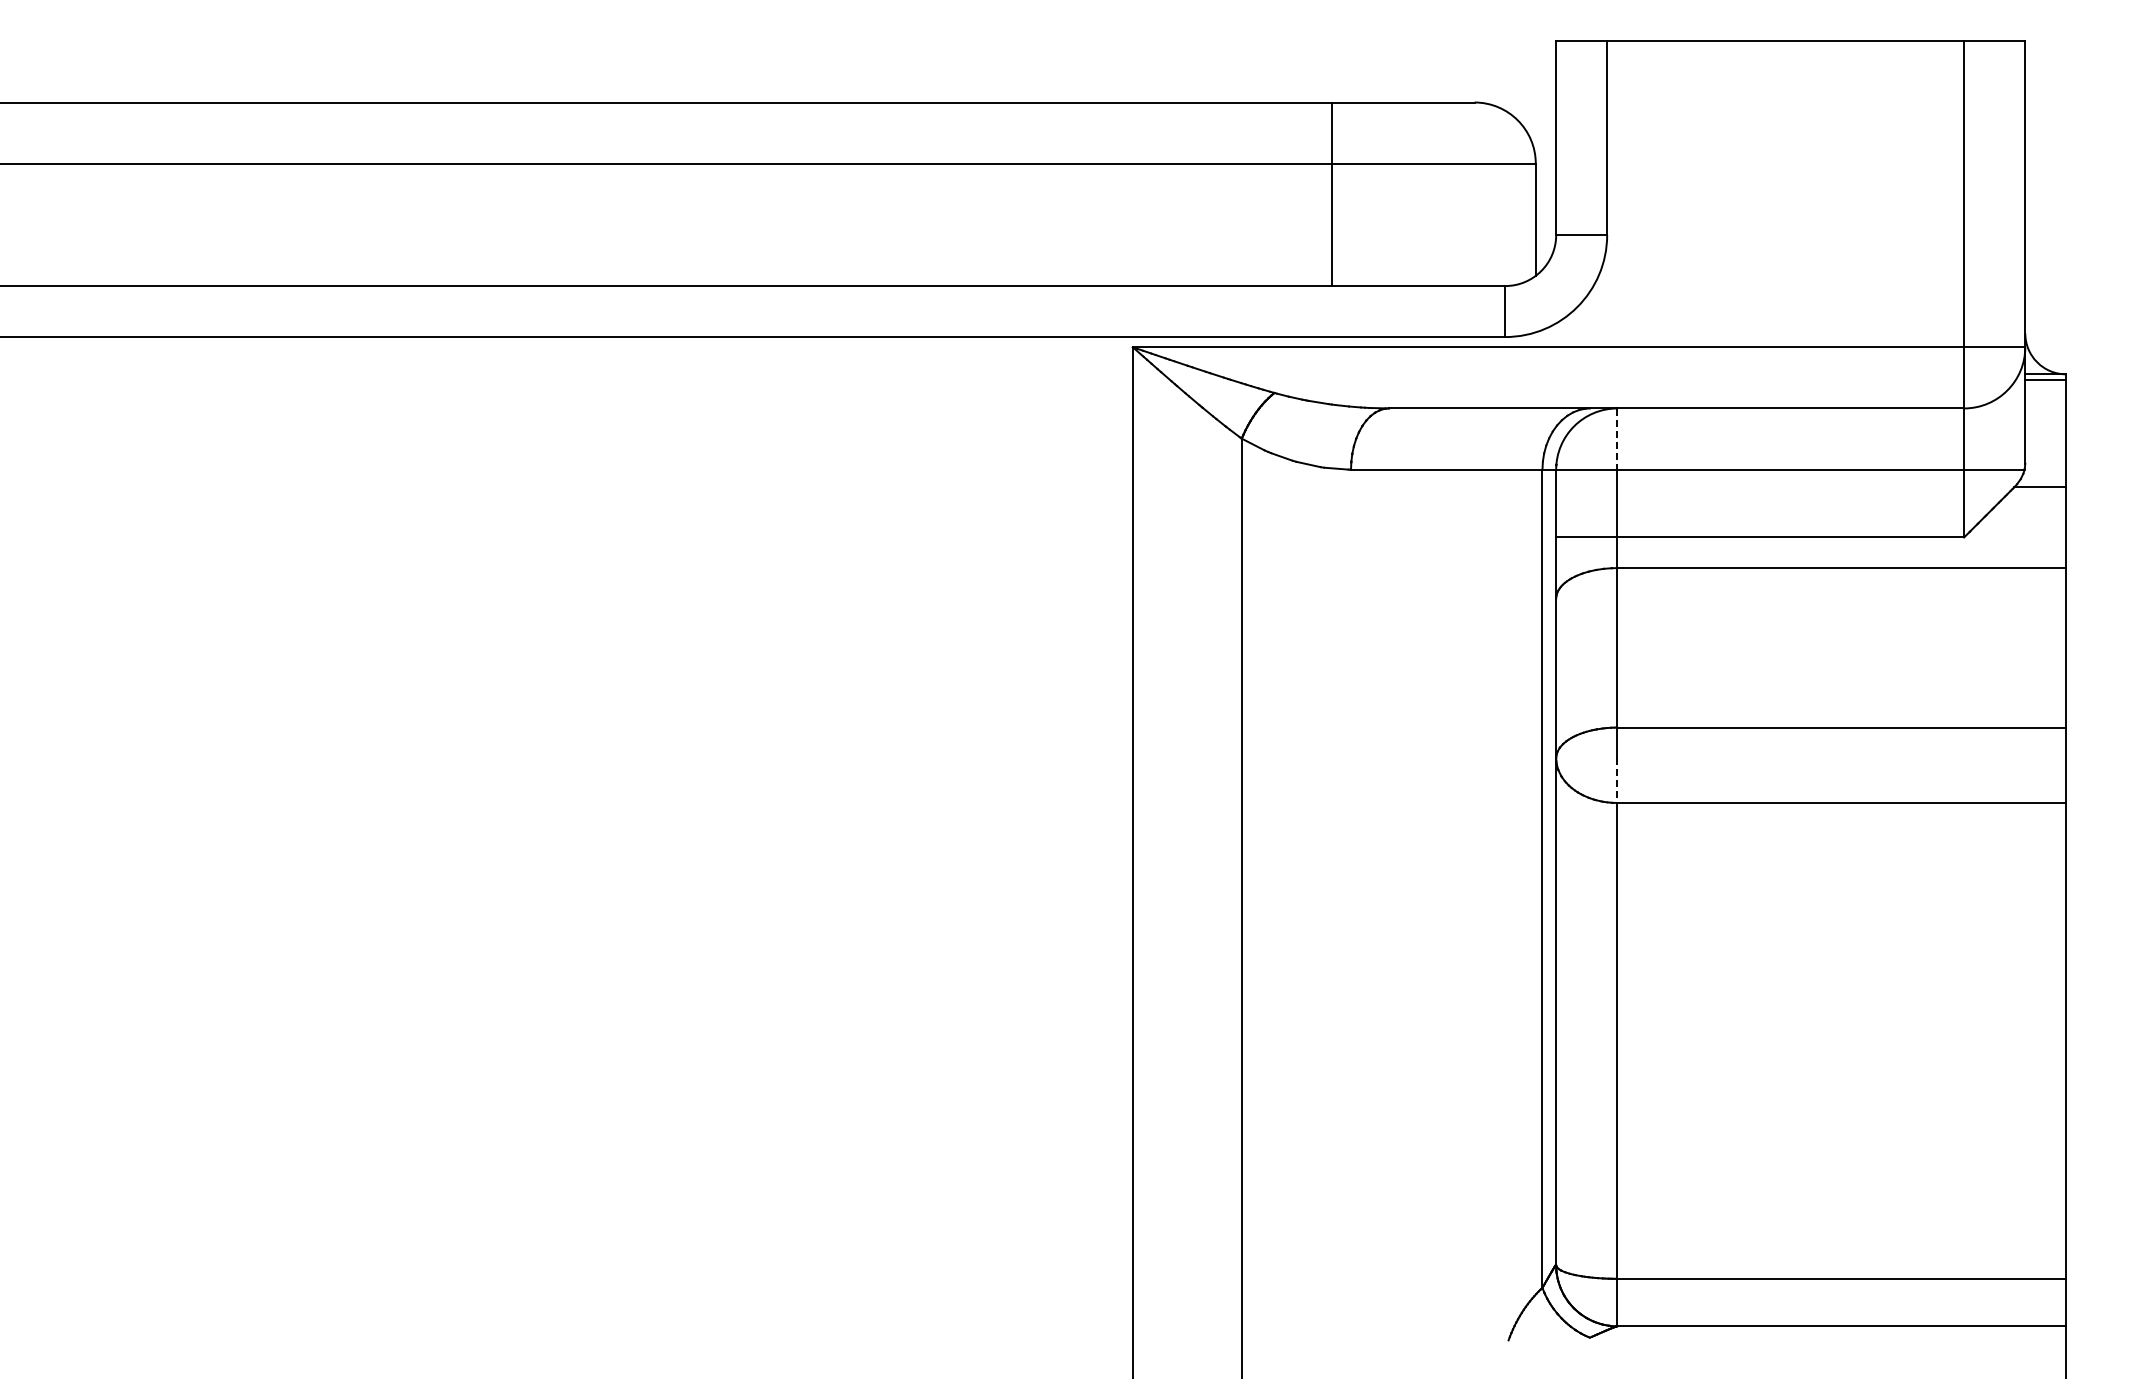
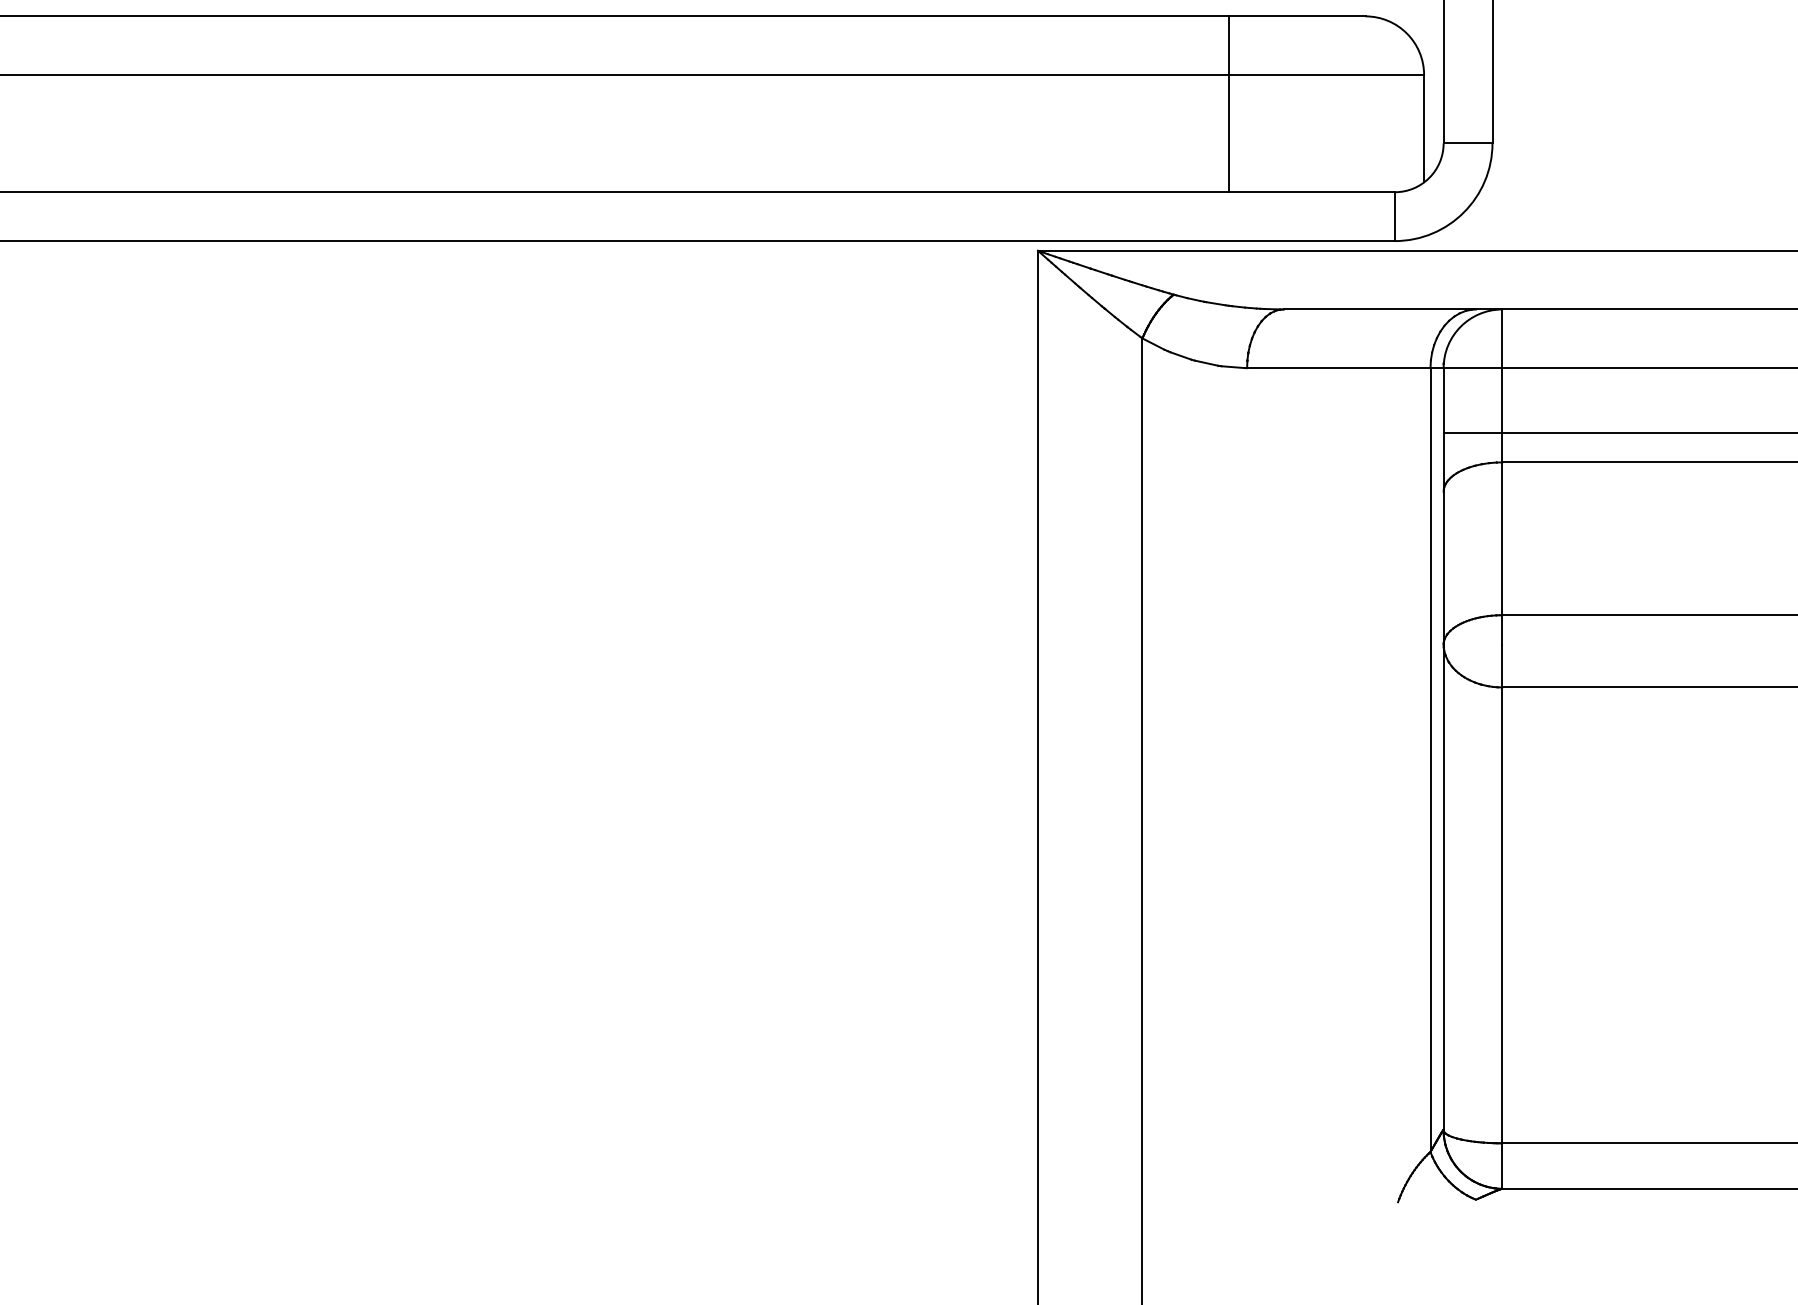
line: (1617, 439) -> (1502, 339), dashed -> solid
line: (1617, 781) -> (1502, 666), dashed -> solid

